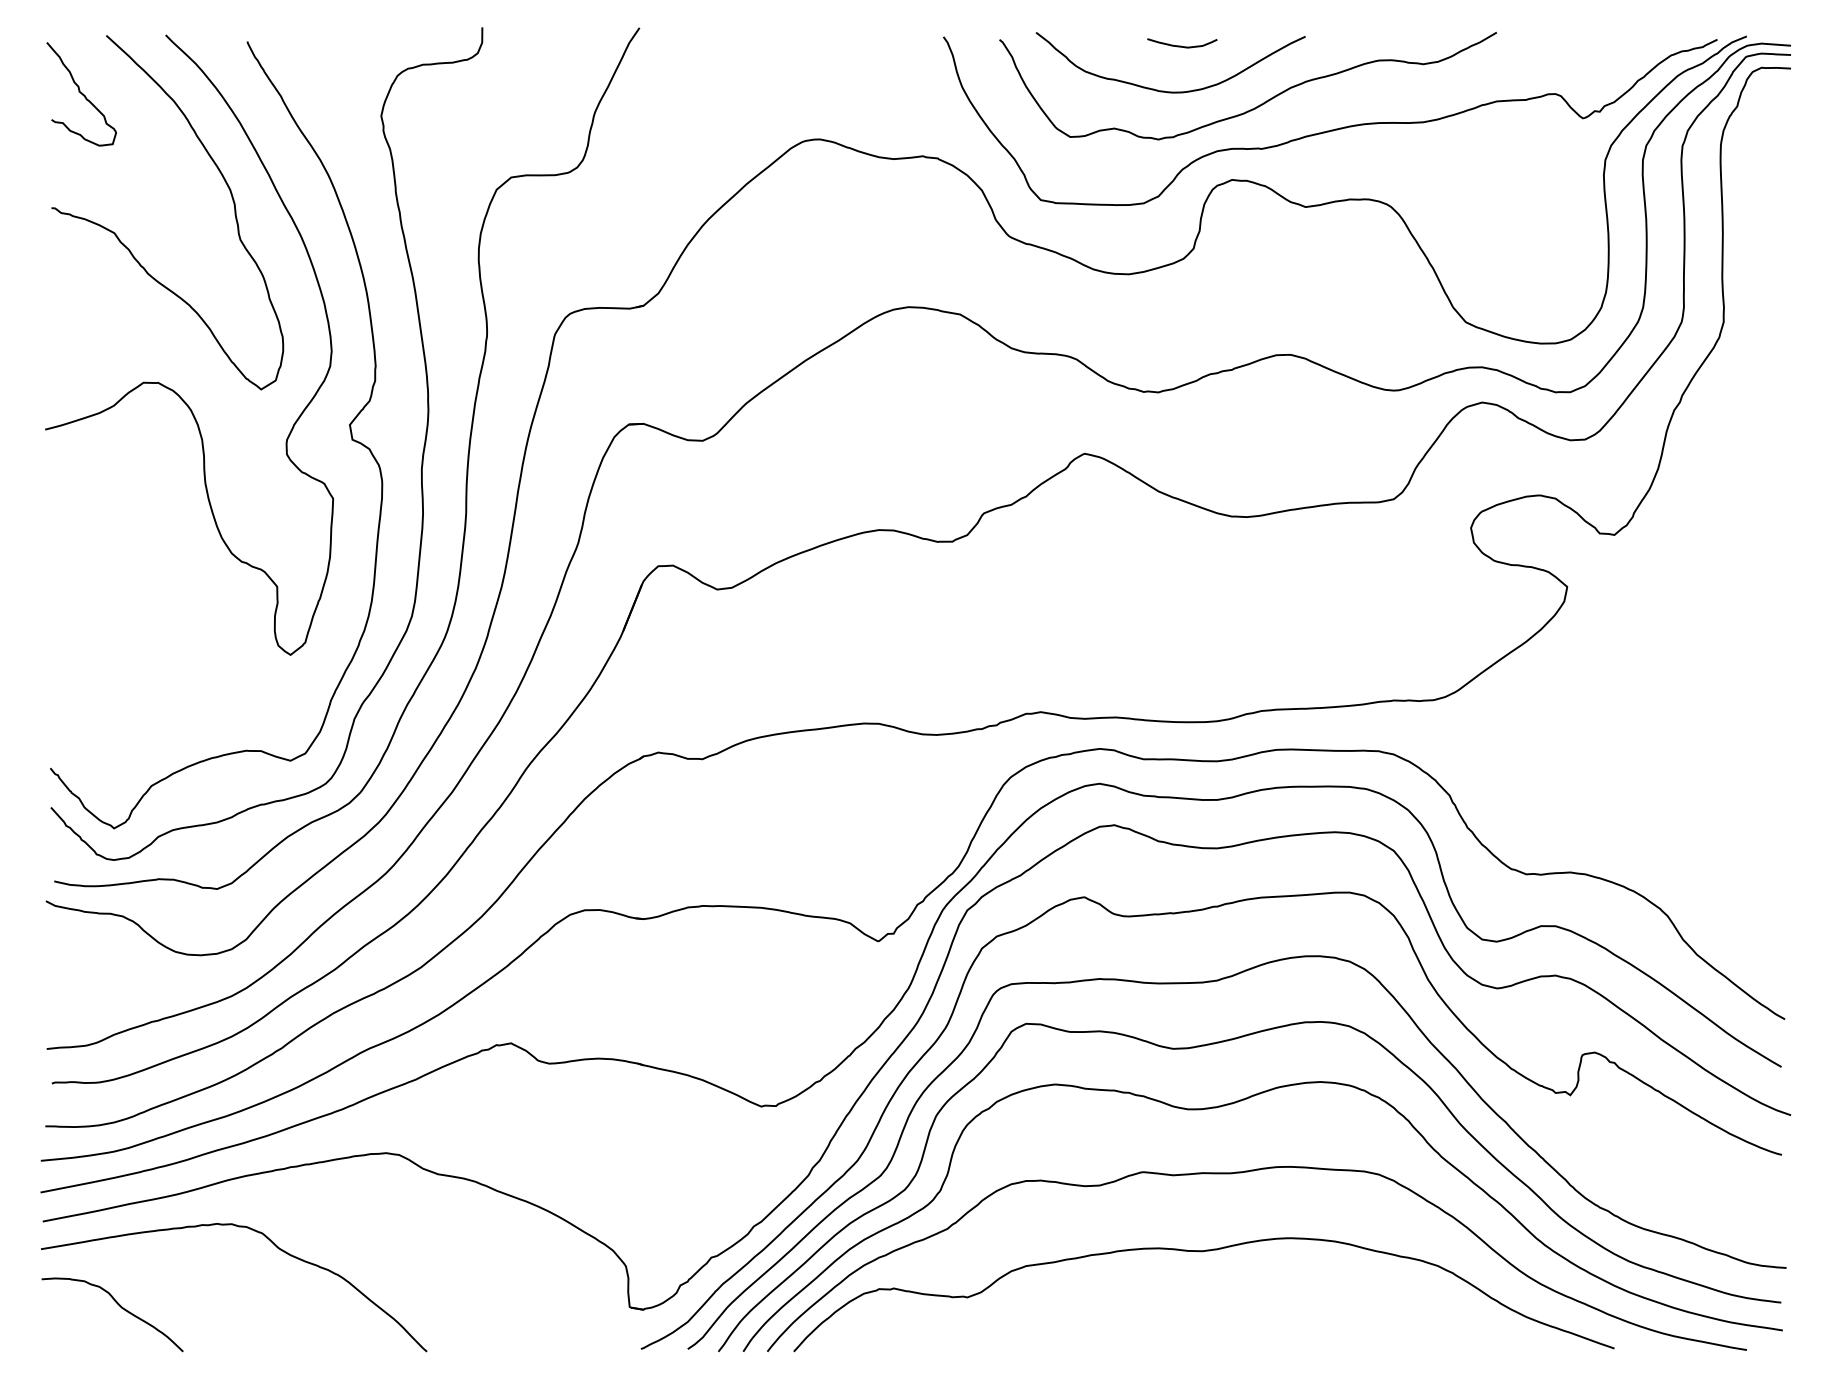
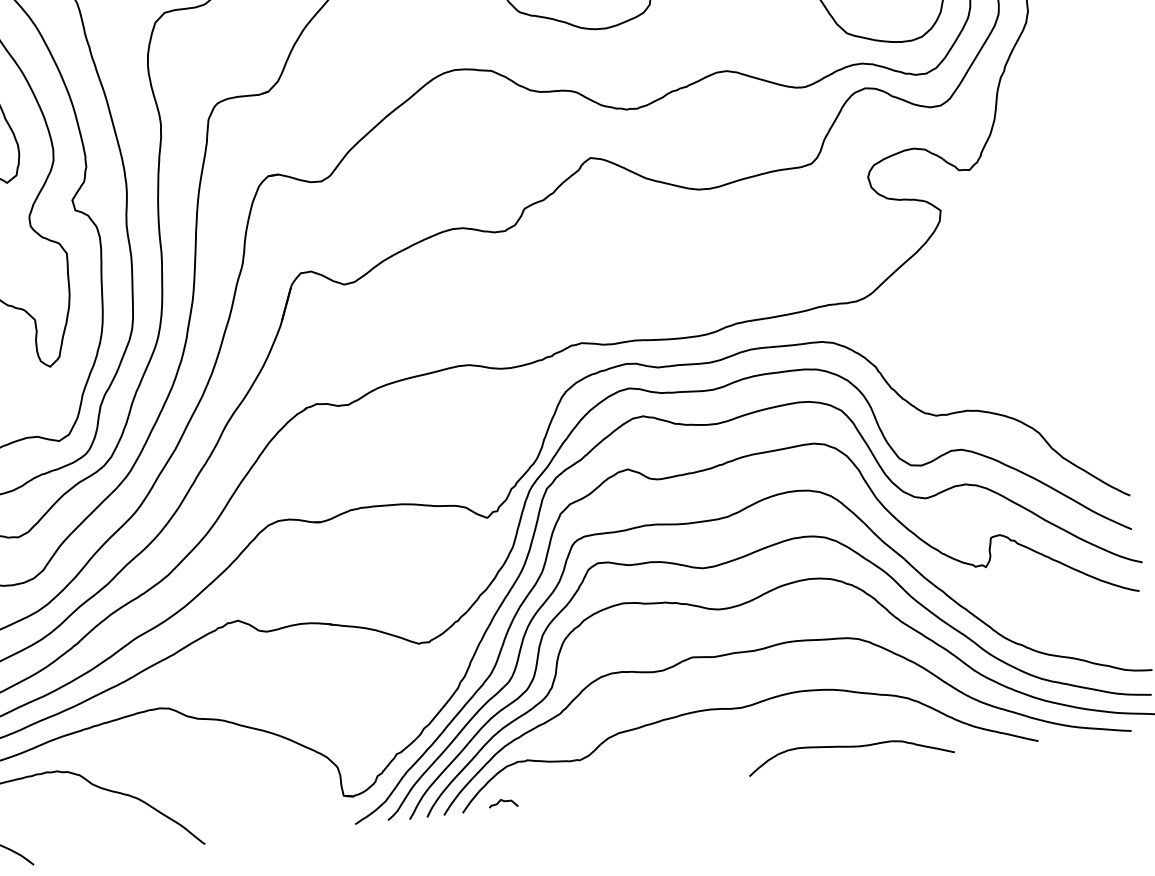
curve: (1348, 1325) -> (849, 747), added
curve: (852, 1342) -> (503, 801), added

